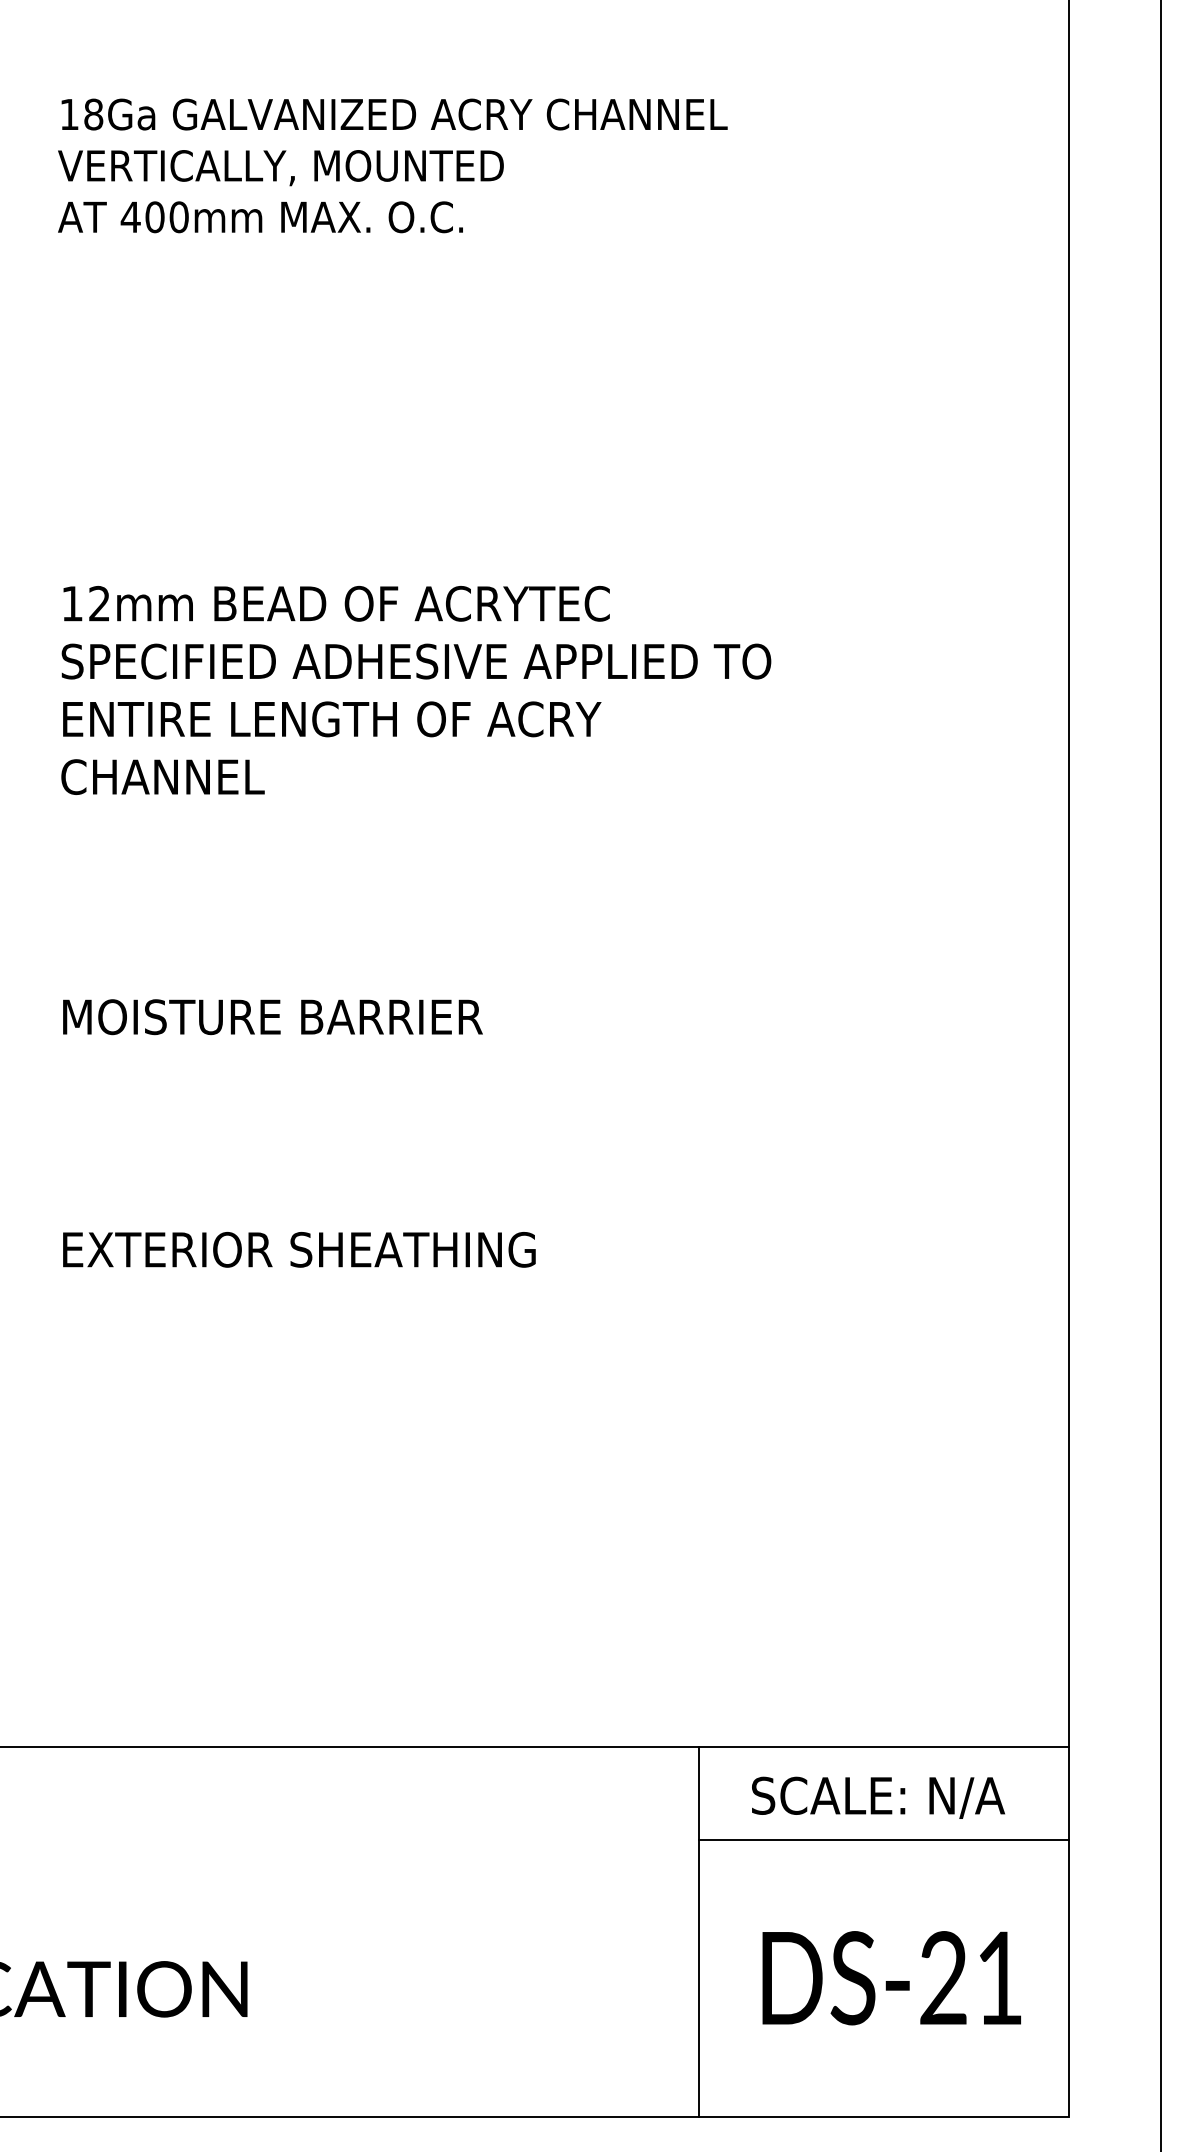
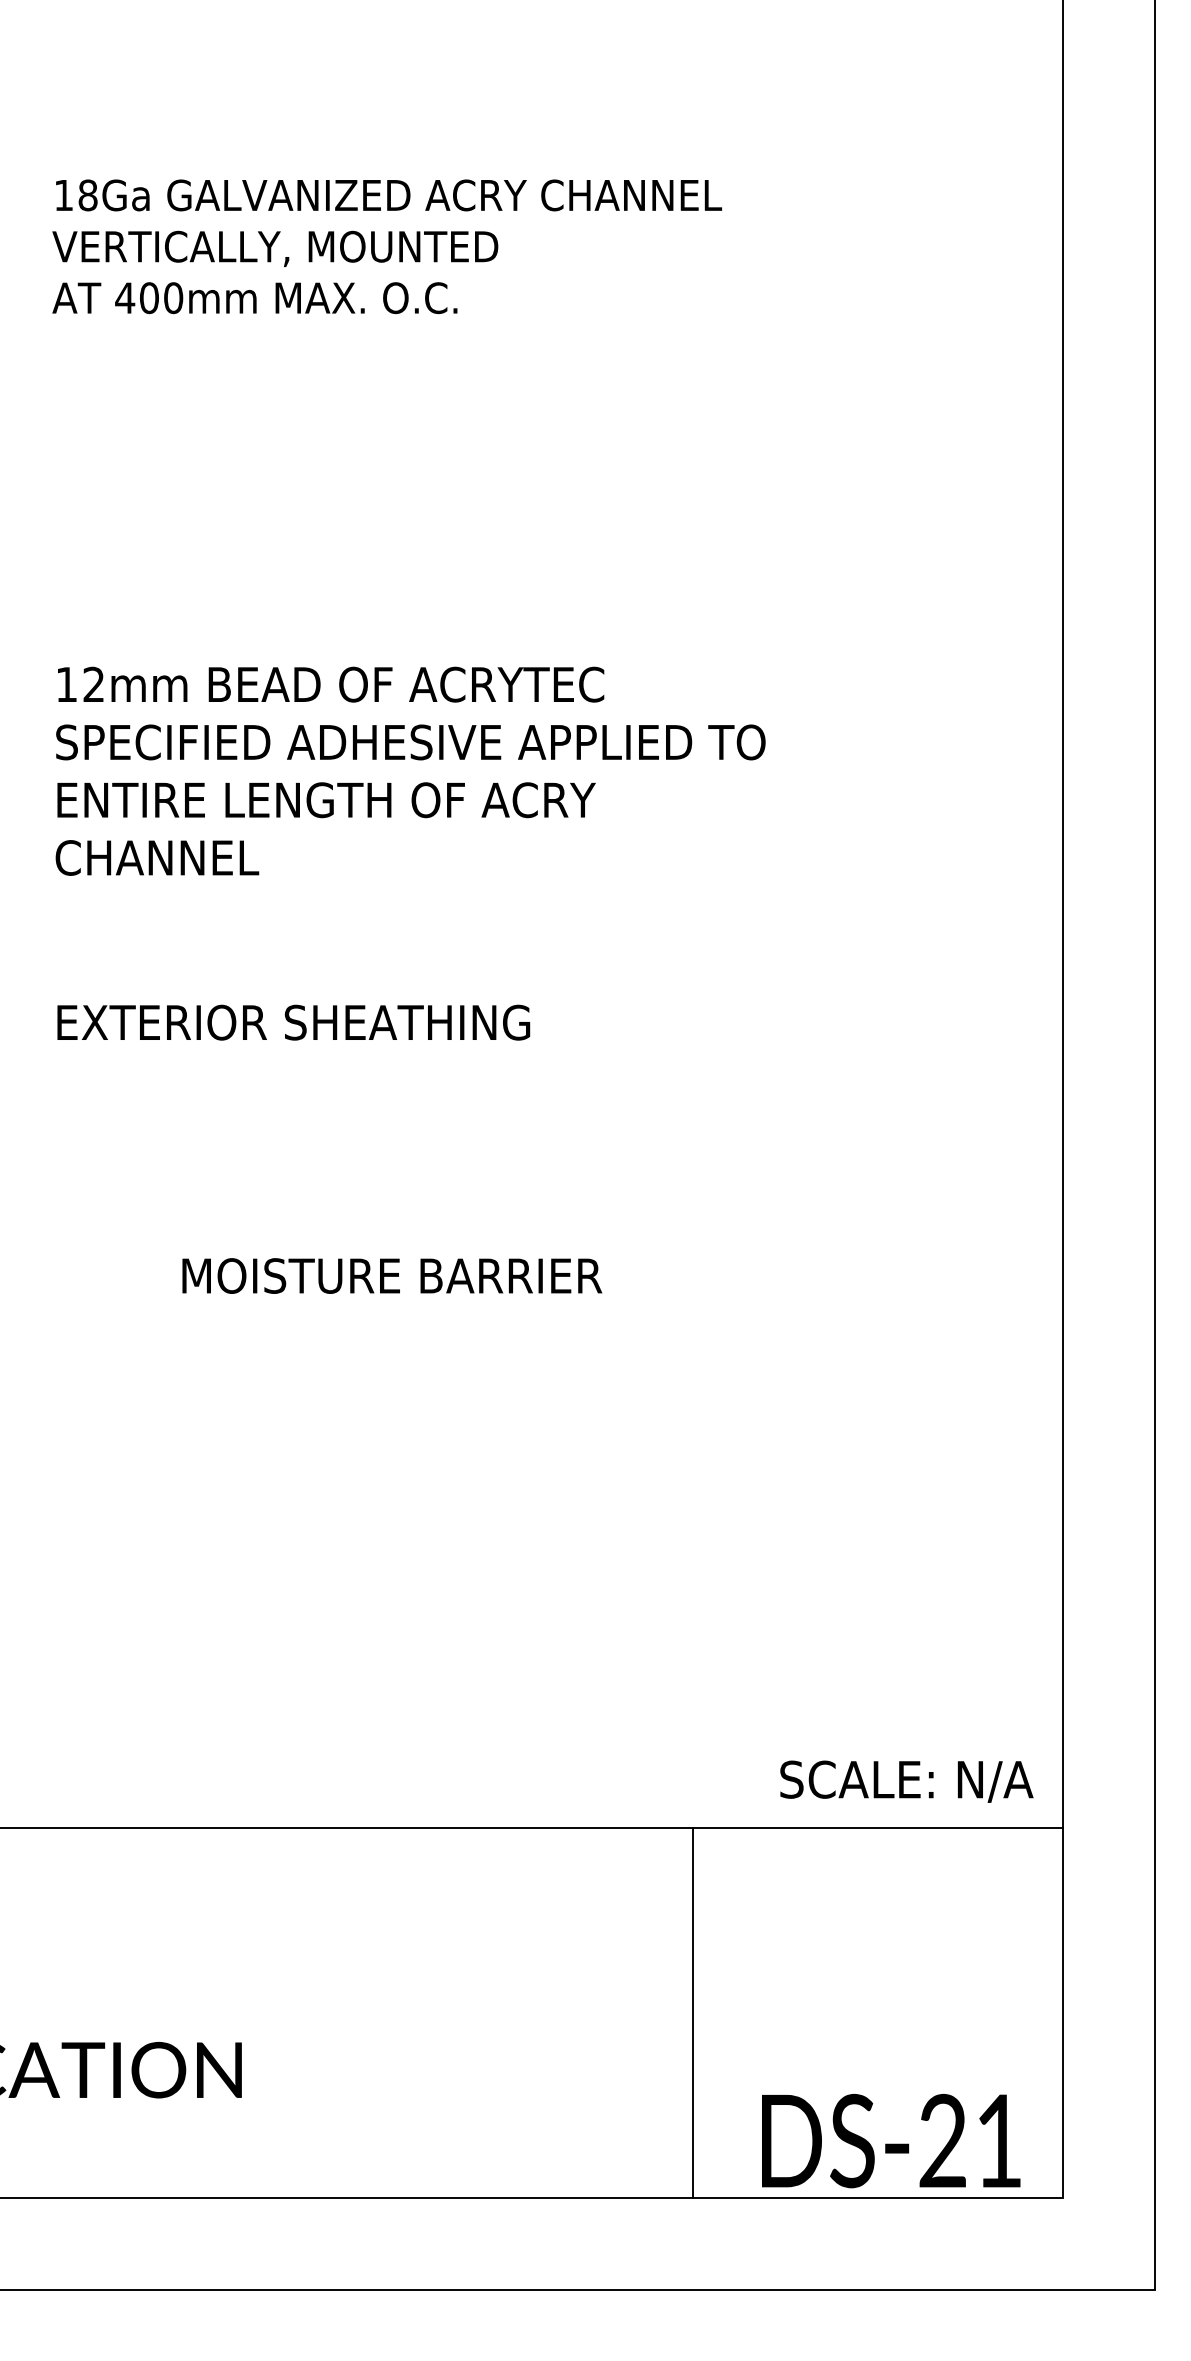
text: (273, 1016) -> (392, 1275), moved
text: (299, 1249) -> (293, 1022), moved
text: (878, 1797) -> (906, 1781), moved
line: (883, 1839) -> (877, 1920), removed
text: (892, 1977) -> (891, 2140), moved

